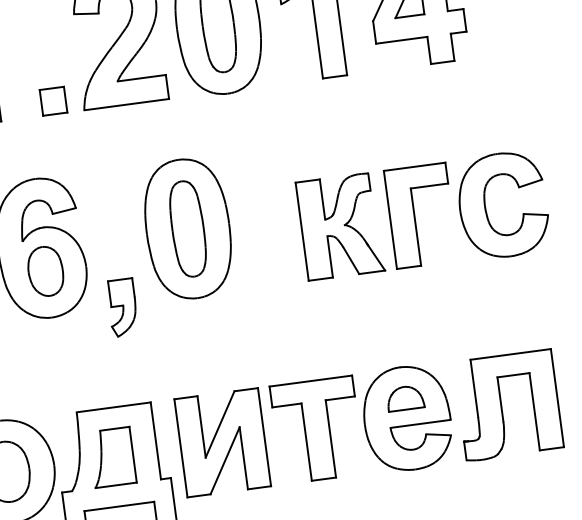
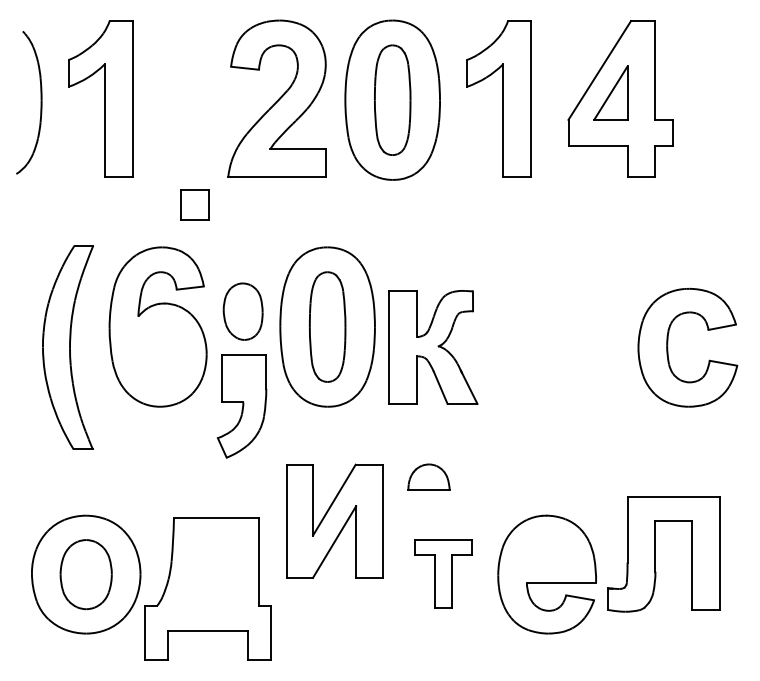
part: (53, 100) -> (194, 204), moved
part: (415, 216) -> (586, 347), removed
part: (340, 226) -> (433, 347), moved
part: (45, 271) -> (242, 311), moved
part: (122, 307) -> (241, 406), size x1.6
part: (404, 397) -> (428, 476), moved
part: (501, 406) -> (655, 554), moved
part: (317, 430) -> (443, 574), size x0.6
part: (222, 442) -> (334, 520), moved
part: (112, 457) -> (207, 574), removed

